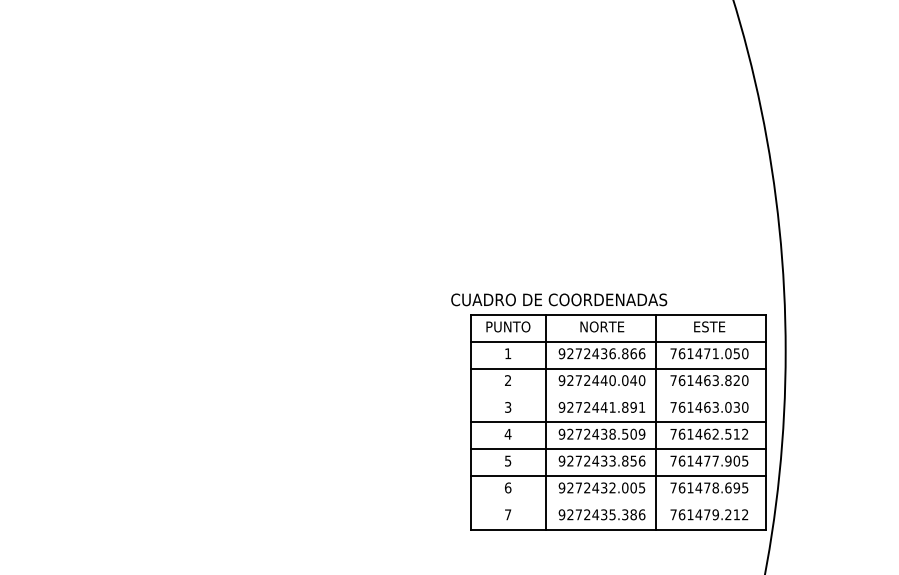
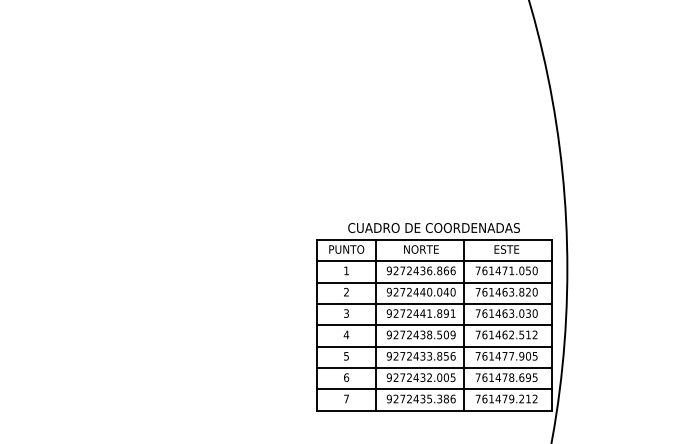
text: (559, 299) -> (434, 227), moved
line: (617, 395) -> (433, 304), added
line: (617, 502) -> (433, 389), added

